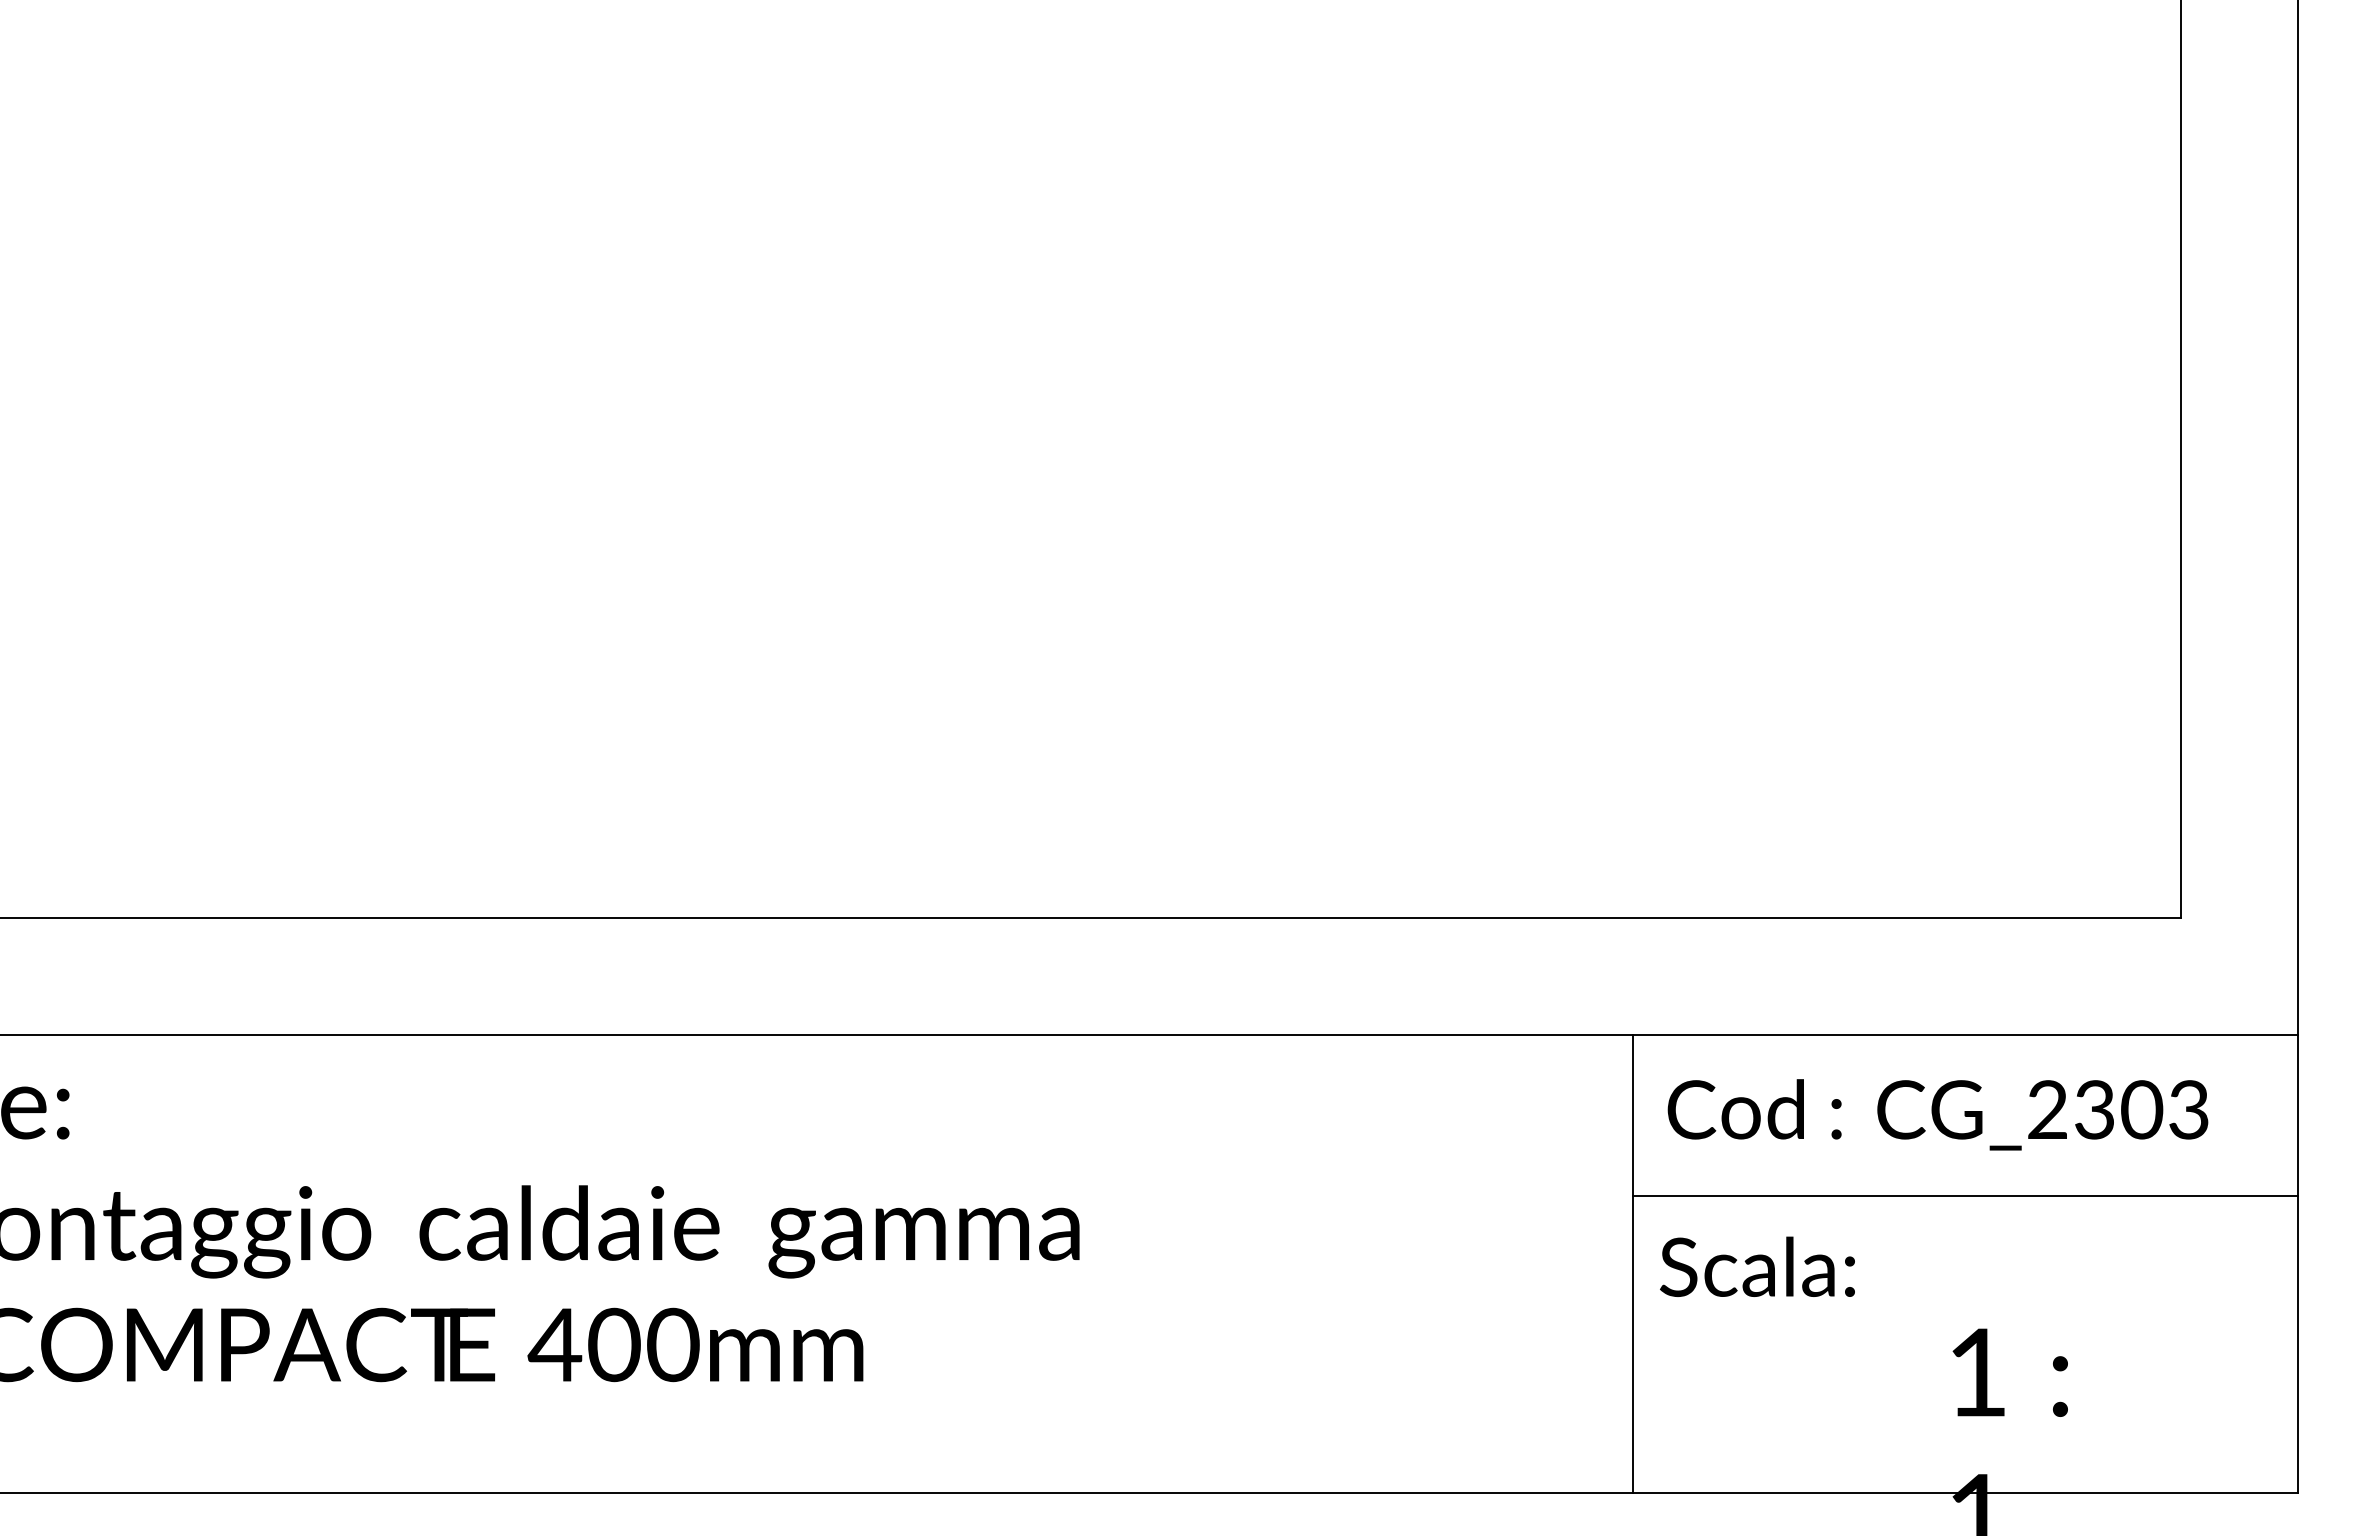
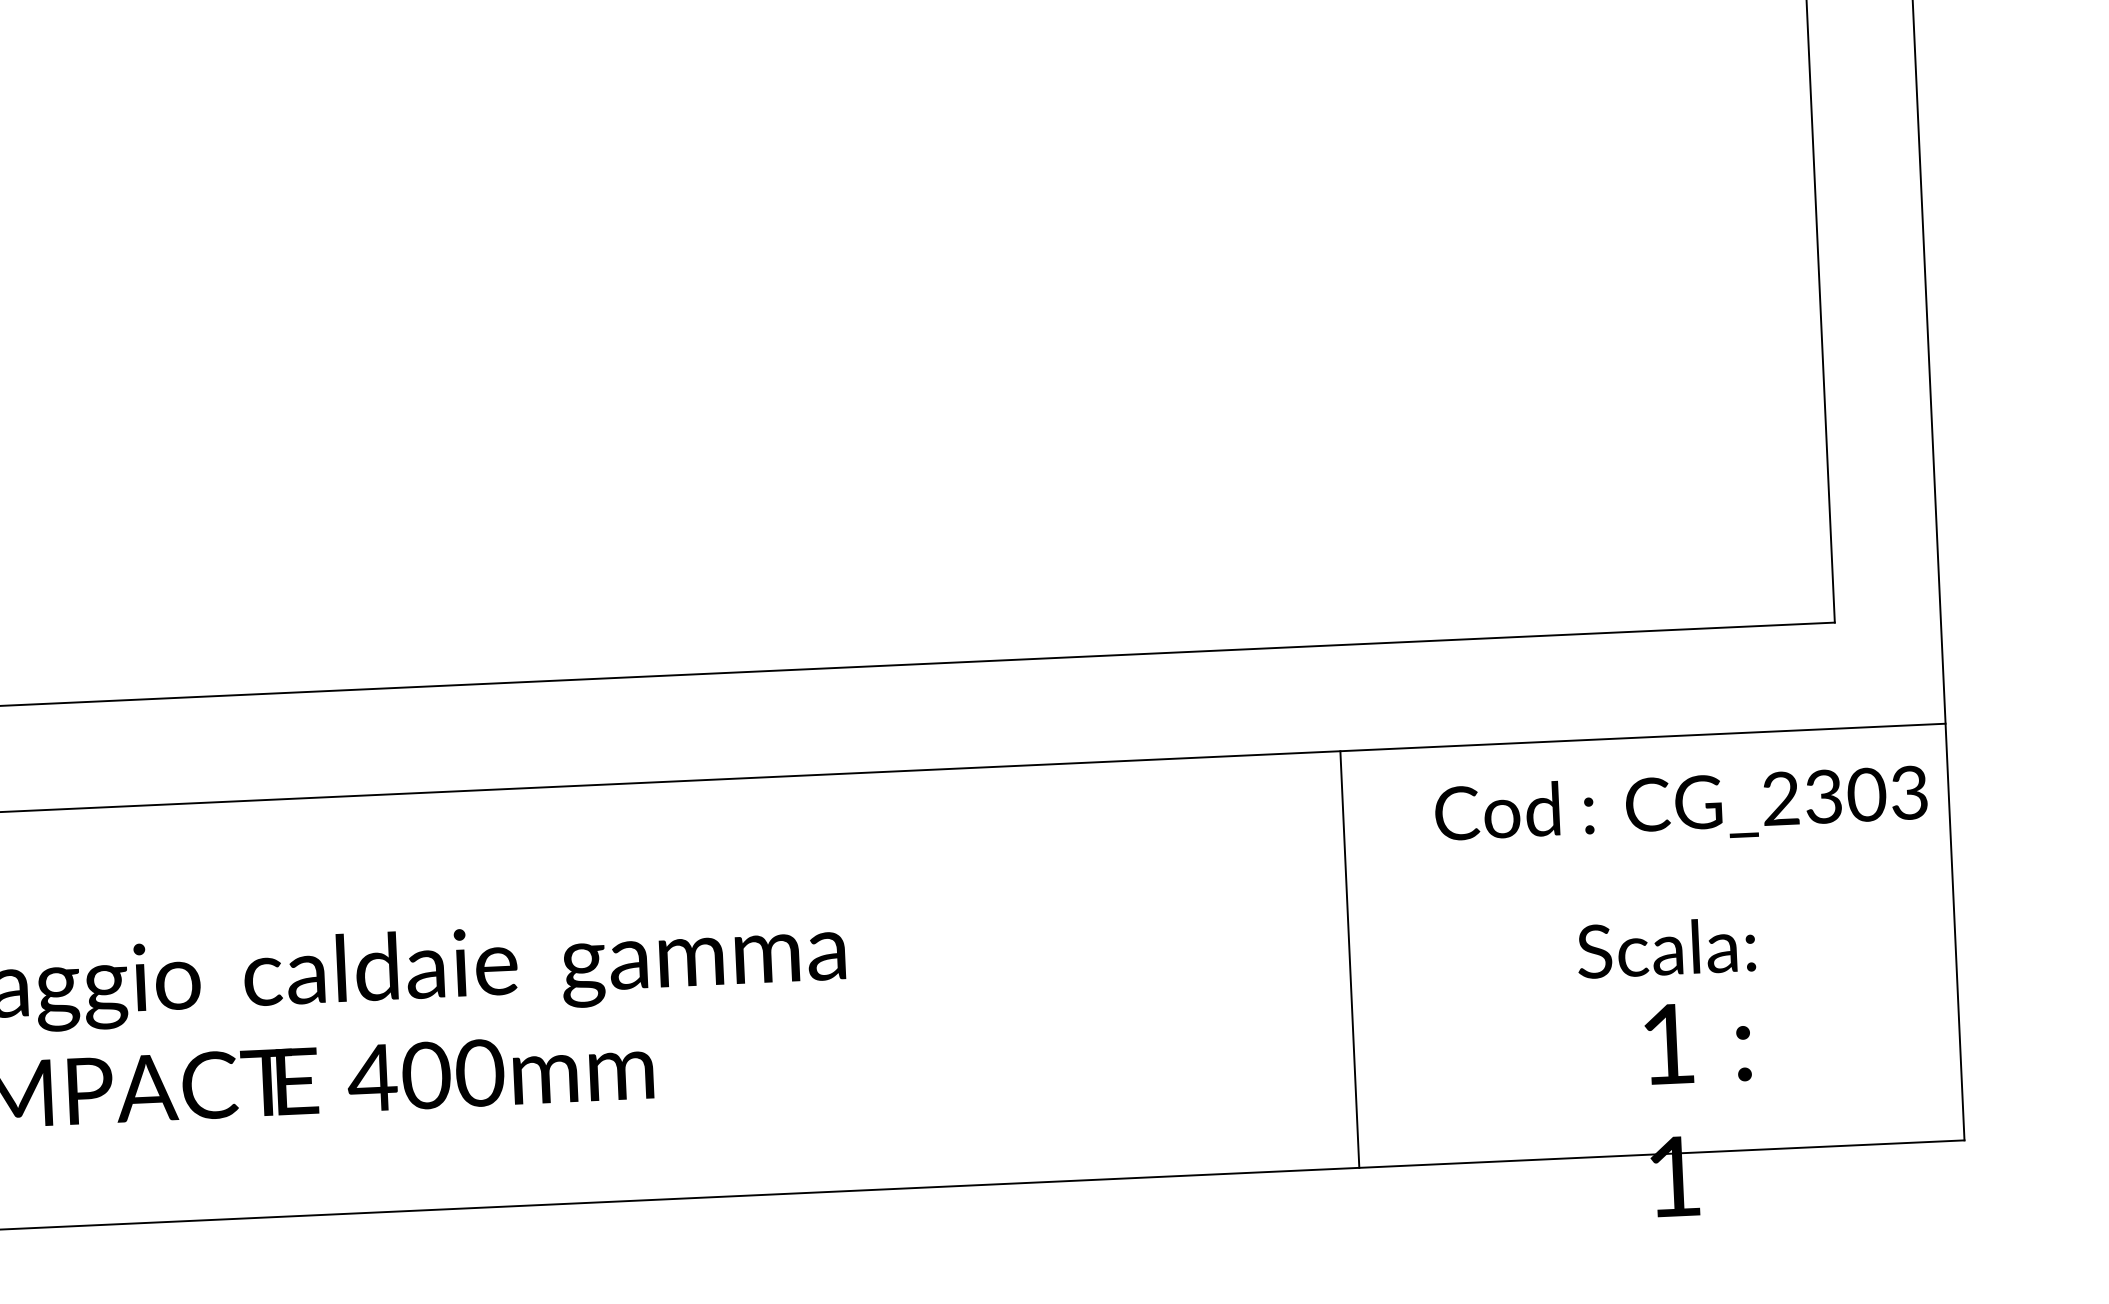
text: (1937, 1114) -> (1680, 807), moved
line: (1964, 1195) -> (1648, 883), removed
text: (1757, 1266) -> (1666, 947), moved

